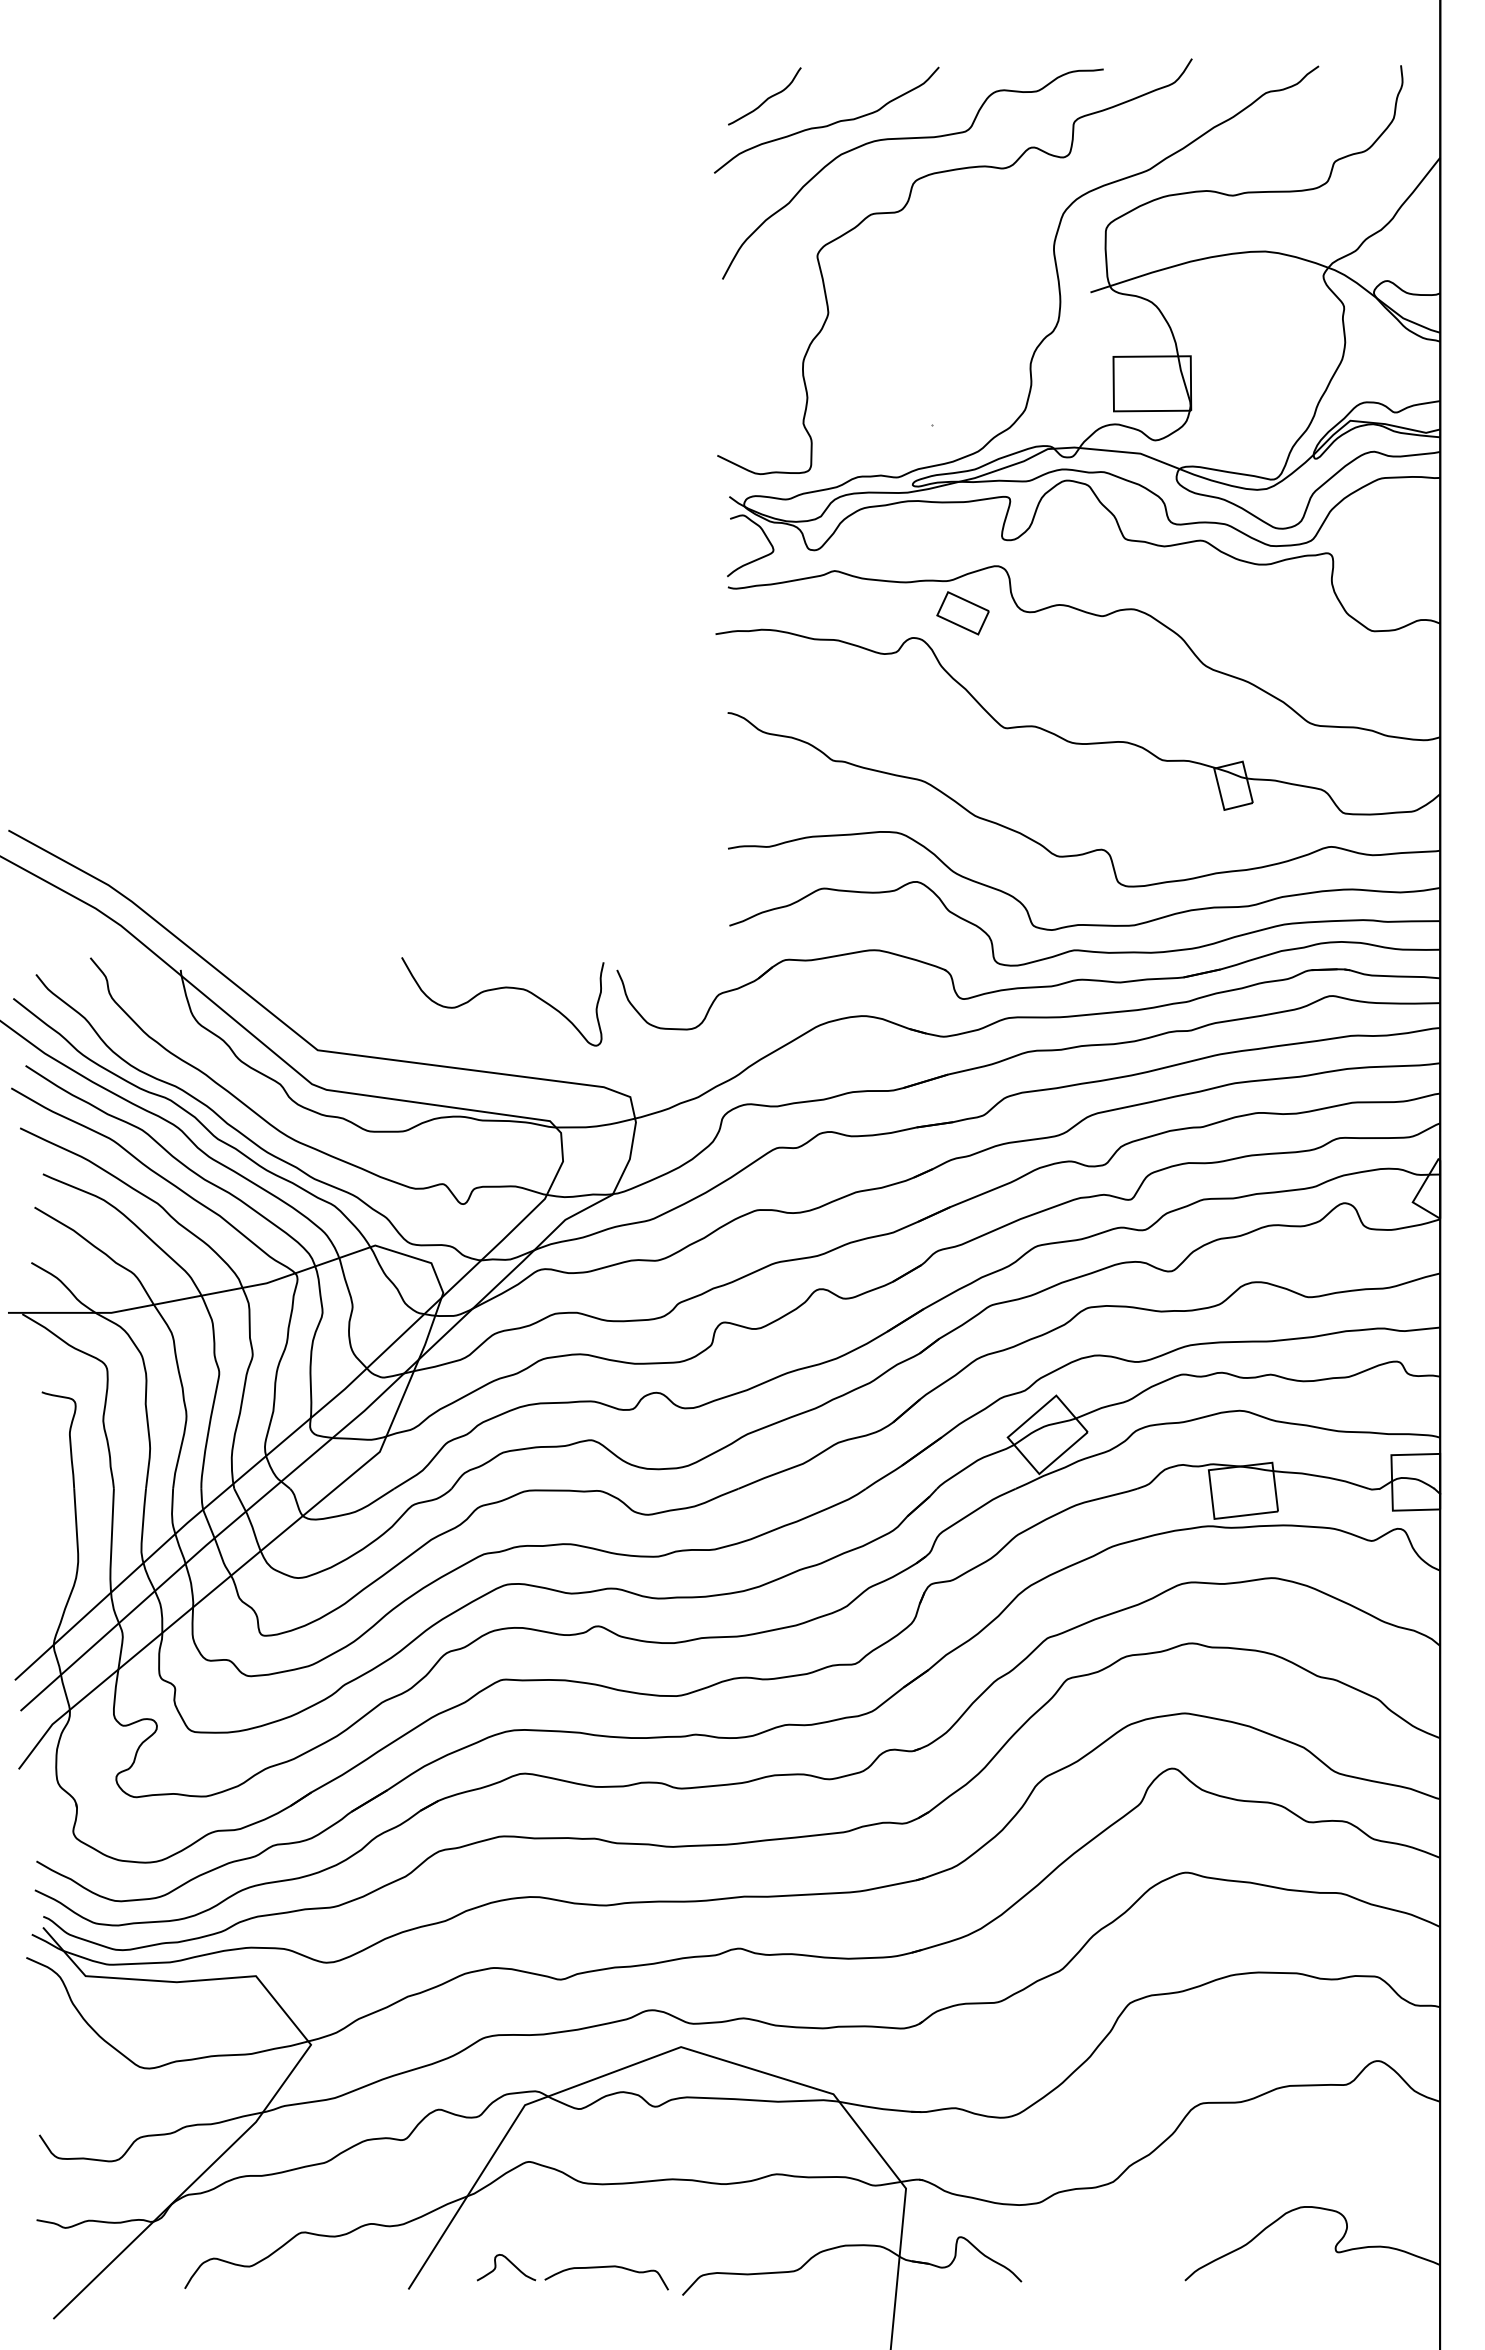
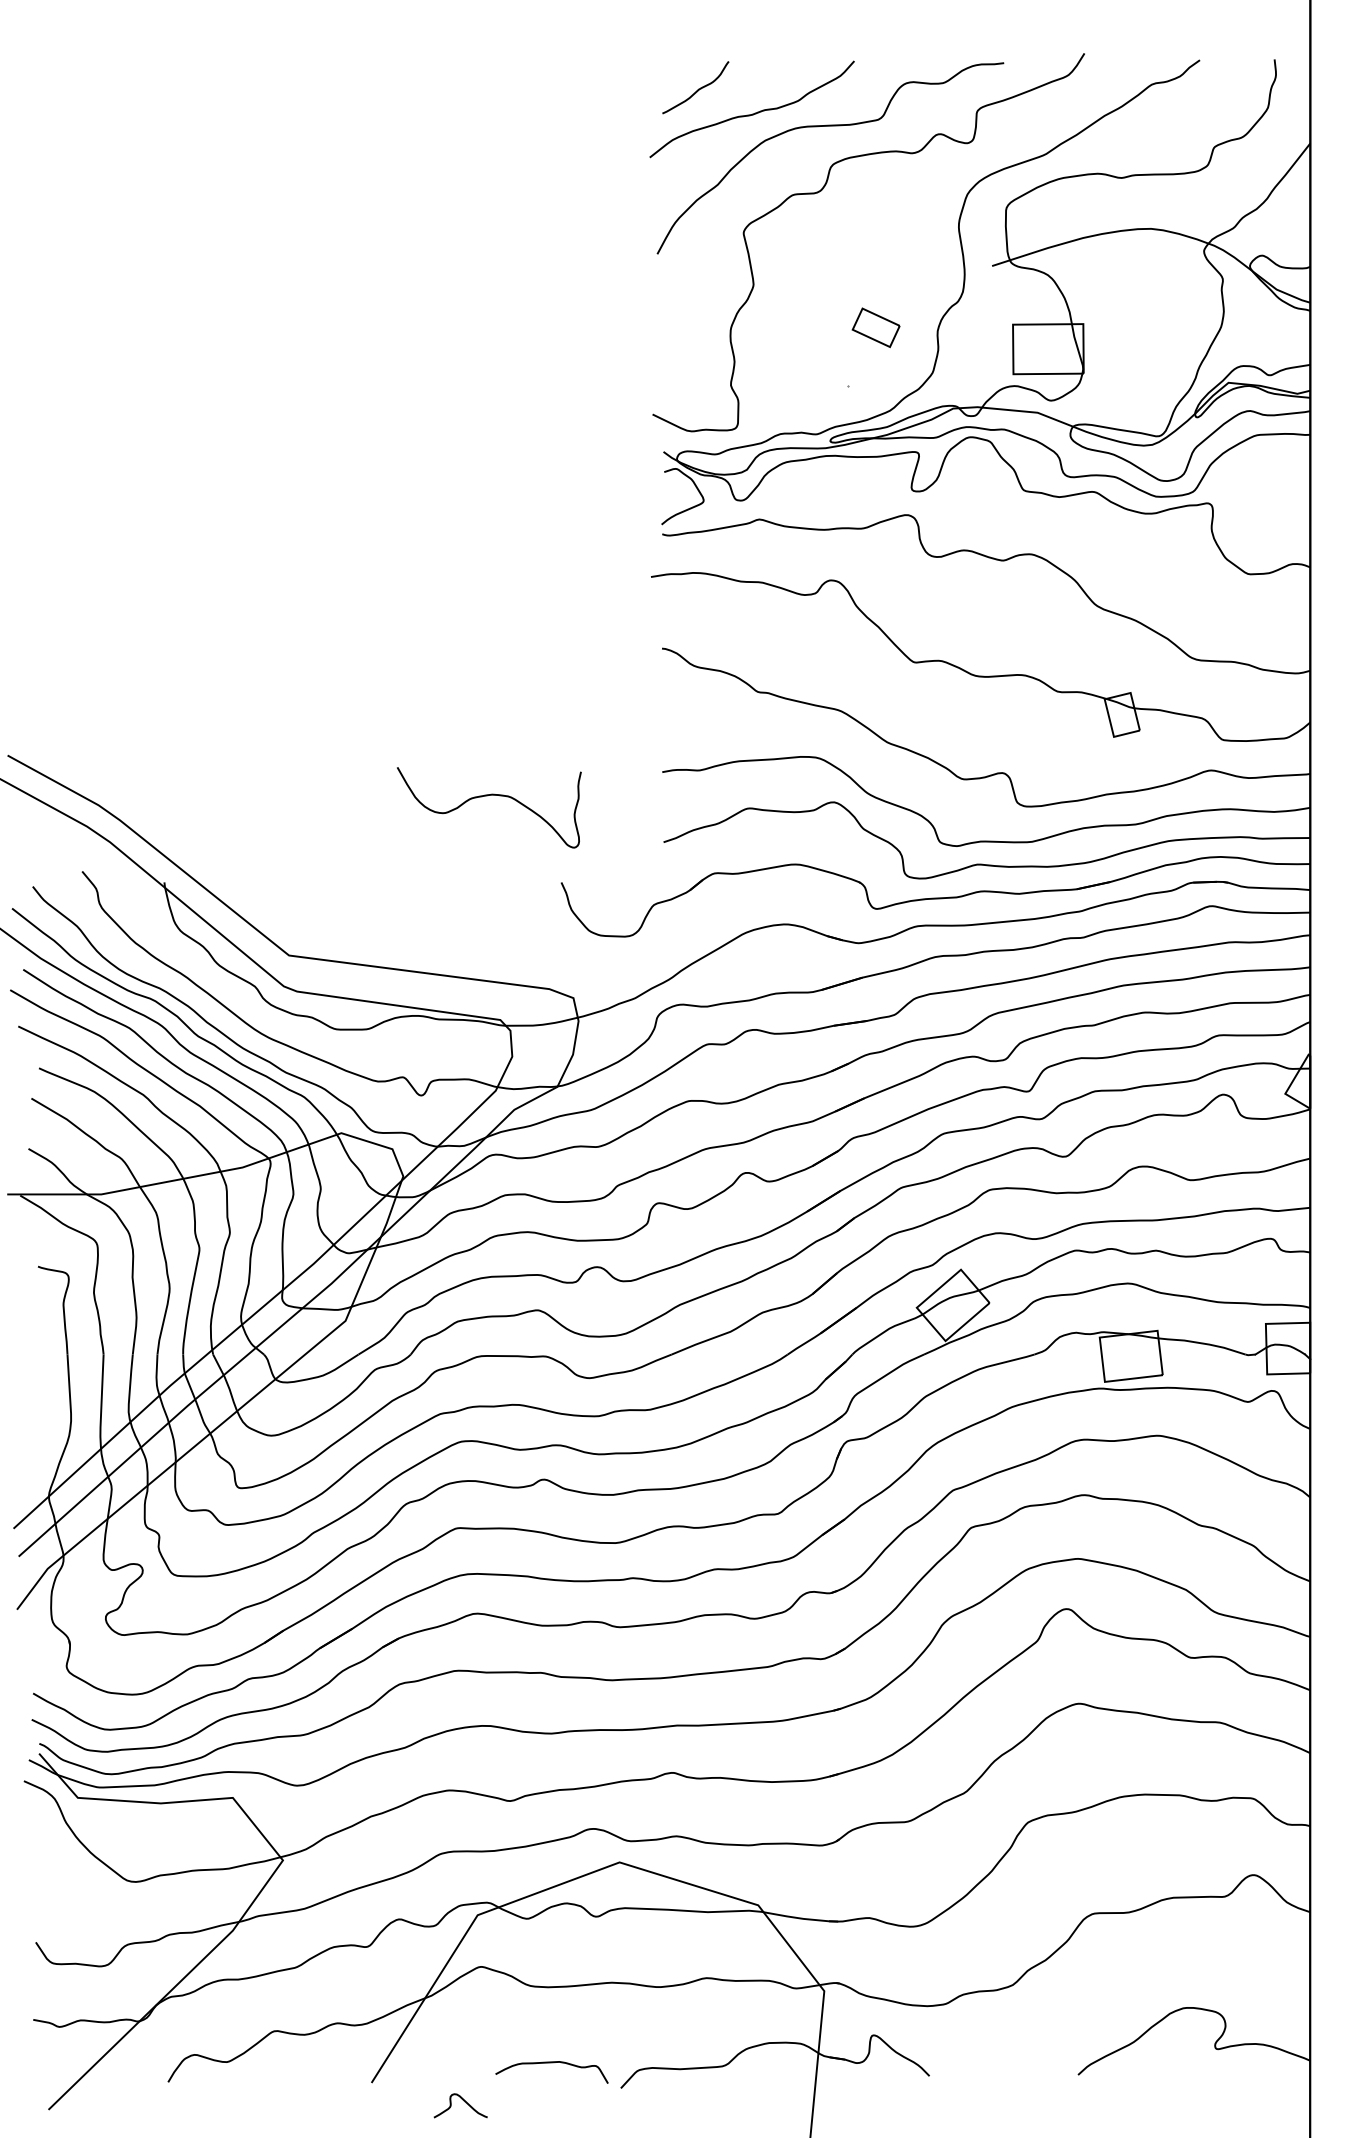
part: (962, 613) -> (875, 327), moved
curve: (500, 989) -> (487, 796), moved
curve: (510, 2263) -> (464, 2102), moved

